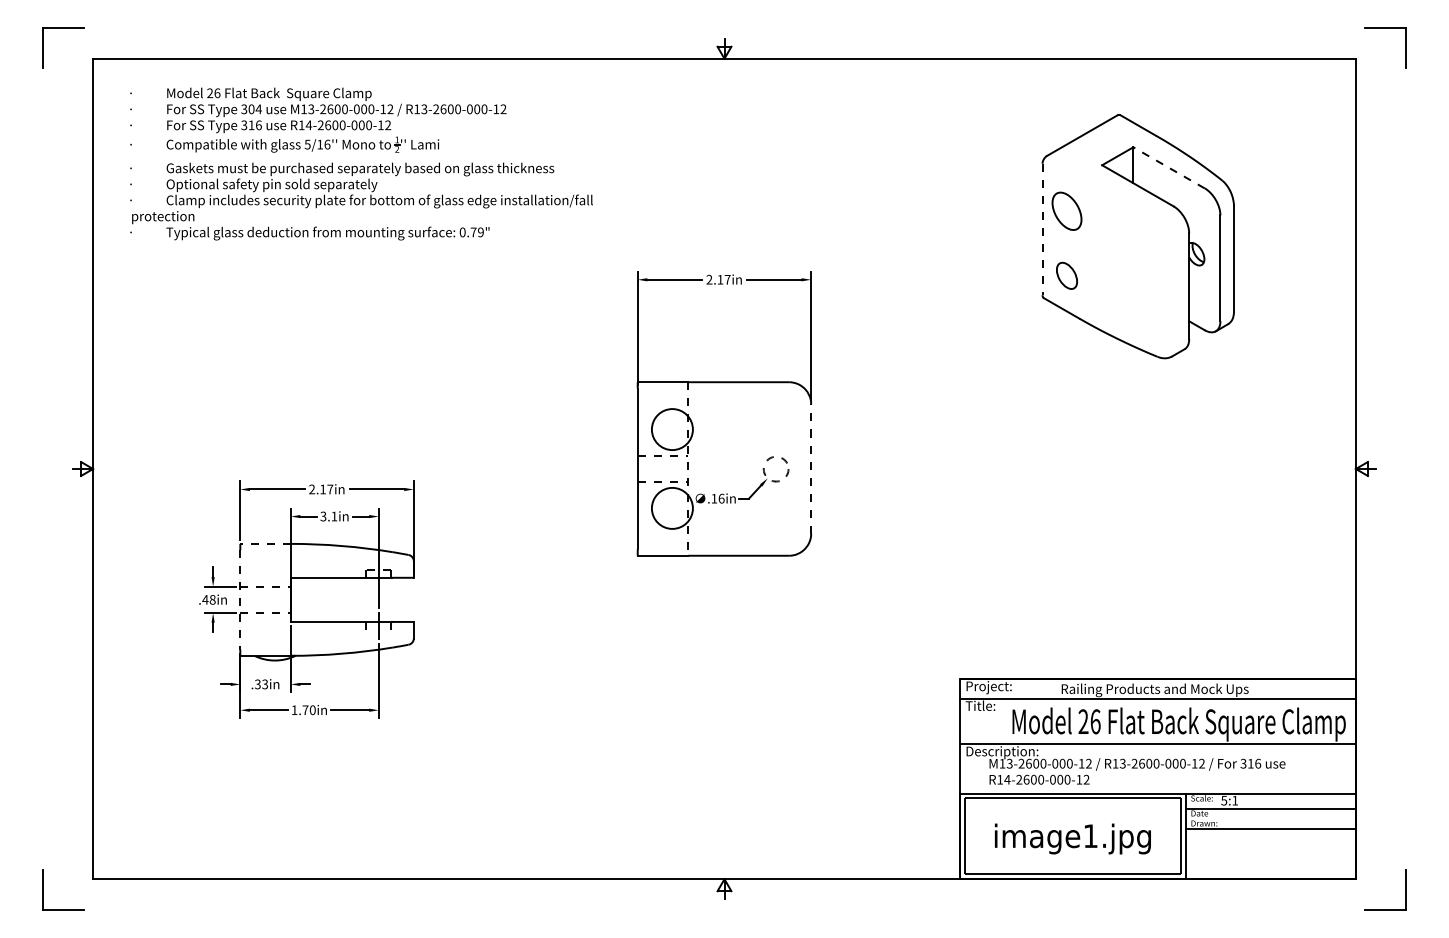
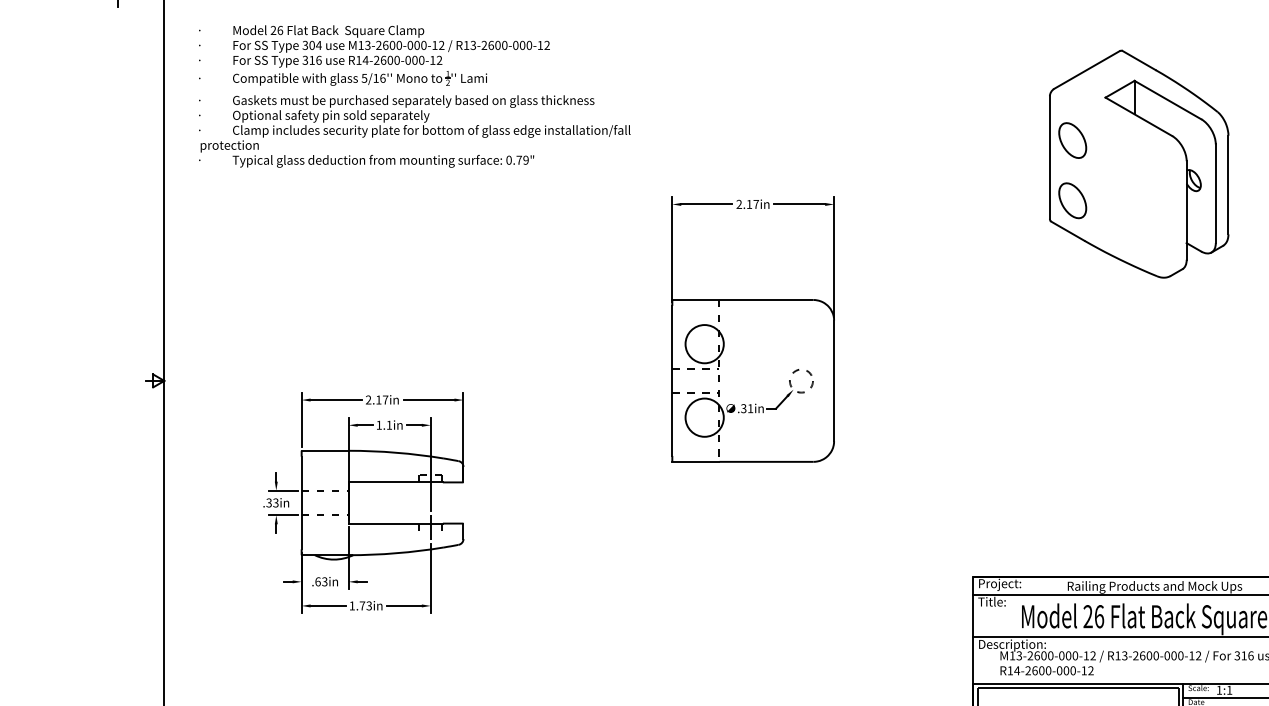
line: (1168, 167) -> (1167, 99), dashed -> solid
line: (1042, 229) -> (1049, 157), dashed -> solid
circle: (1066, 275) -> (1072, 200), size x1.43
line: (811, 469) -> (834, 381), dashed -> solid
text: (717, 498) -> (746, 408), .16in -> .31in
text: (323, 516) -> (379, 425), 3.1in -> 1.1in
line: (265, 543) -> (325, 450), dashed -> solid
text: (208, 599) -> (271, 502), .48in -> .33in
line: (240, 599) -> (301, 502), dashed -> solid
text: (257, 684) -> (317, 581), .33in -> .63in
text: (312, 709) -> (368, 605), 1.70in -> 1.73in
text: (1224, 800) -> (1219, 690), 5:1 -> 1:1

